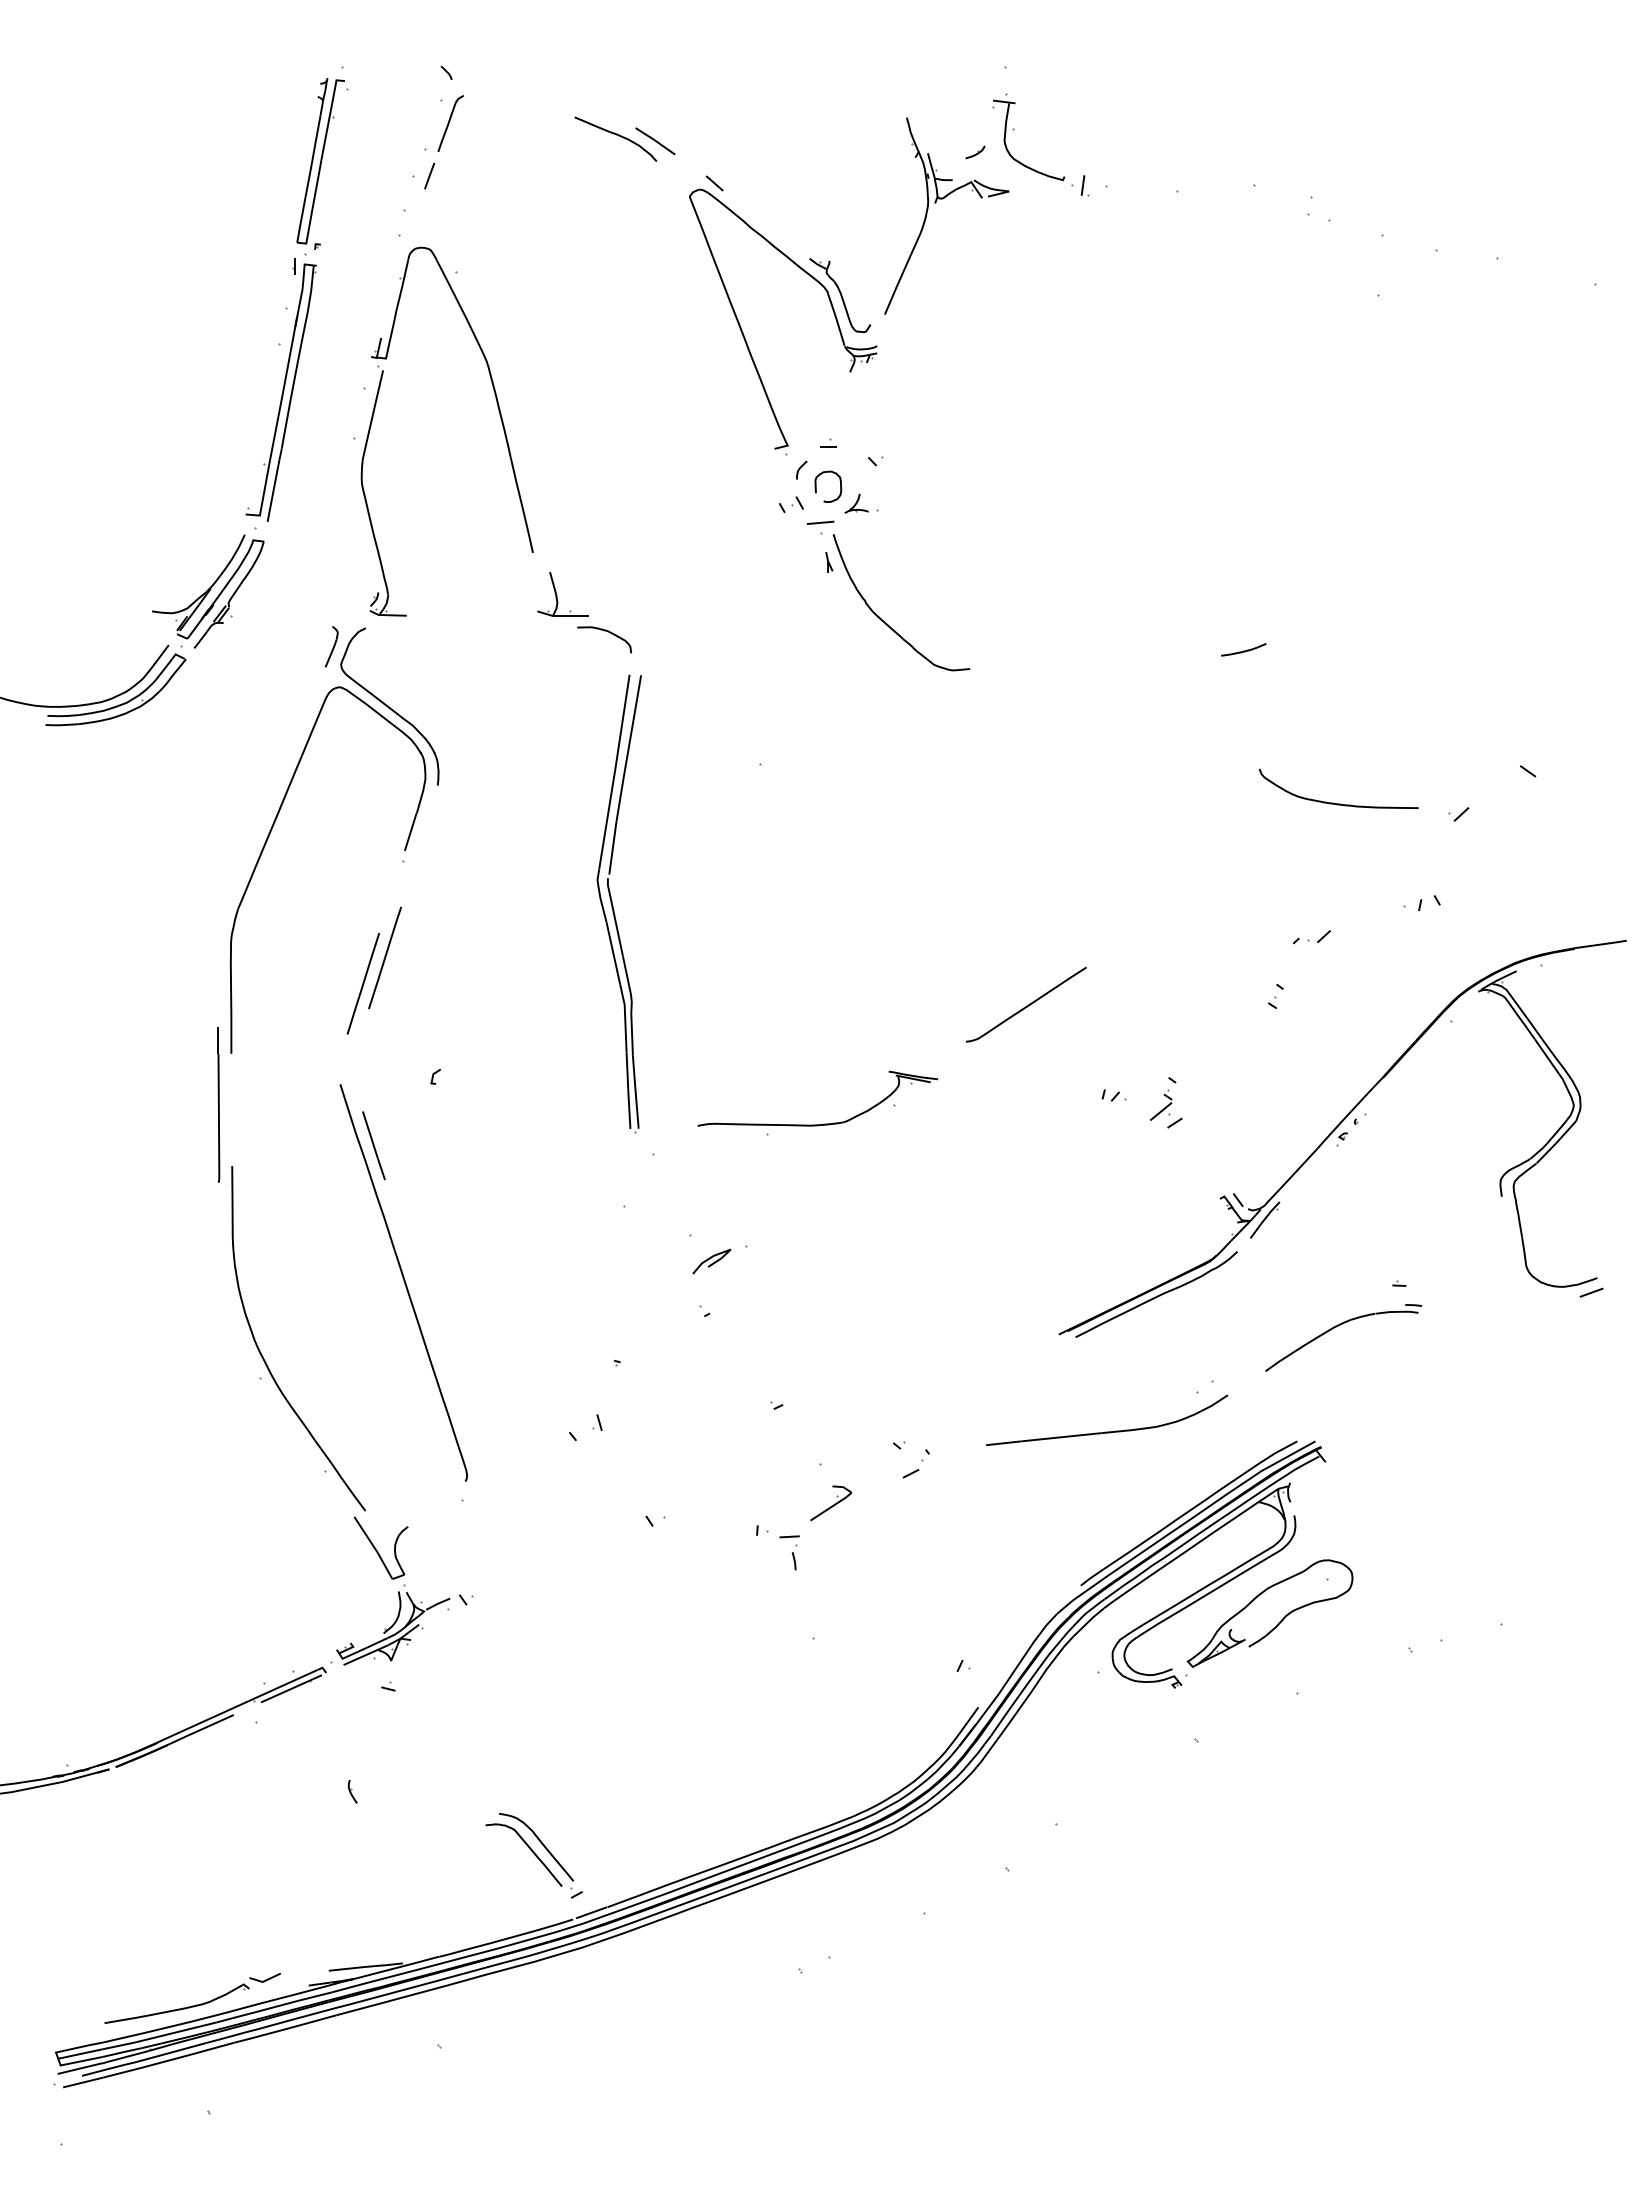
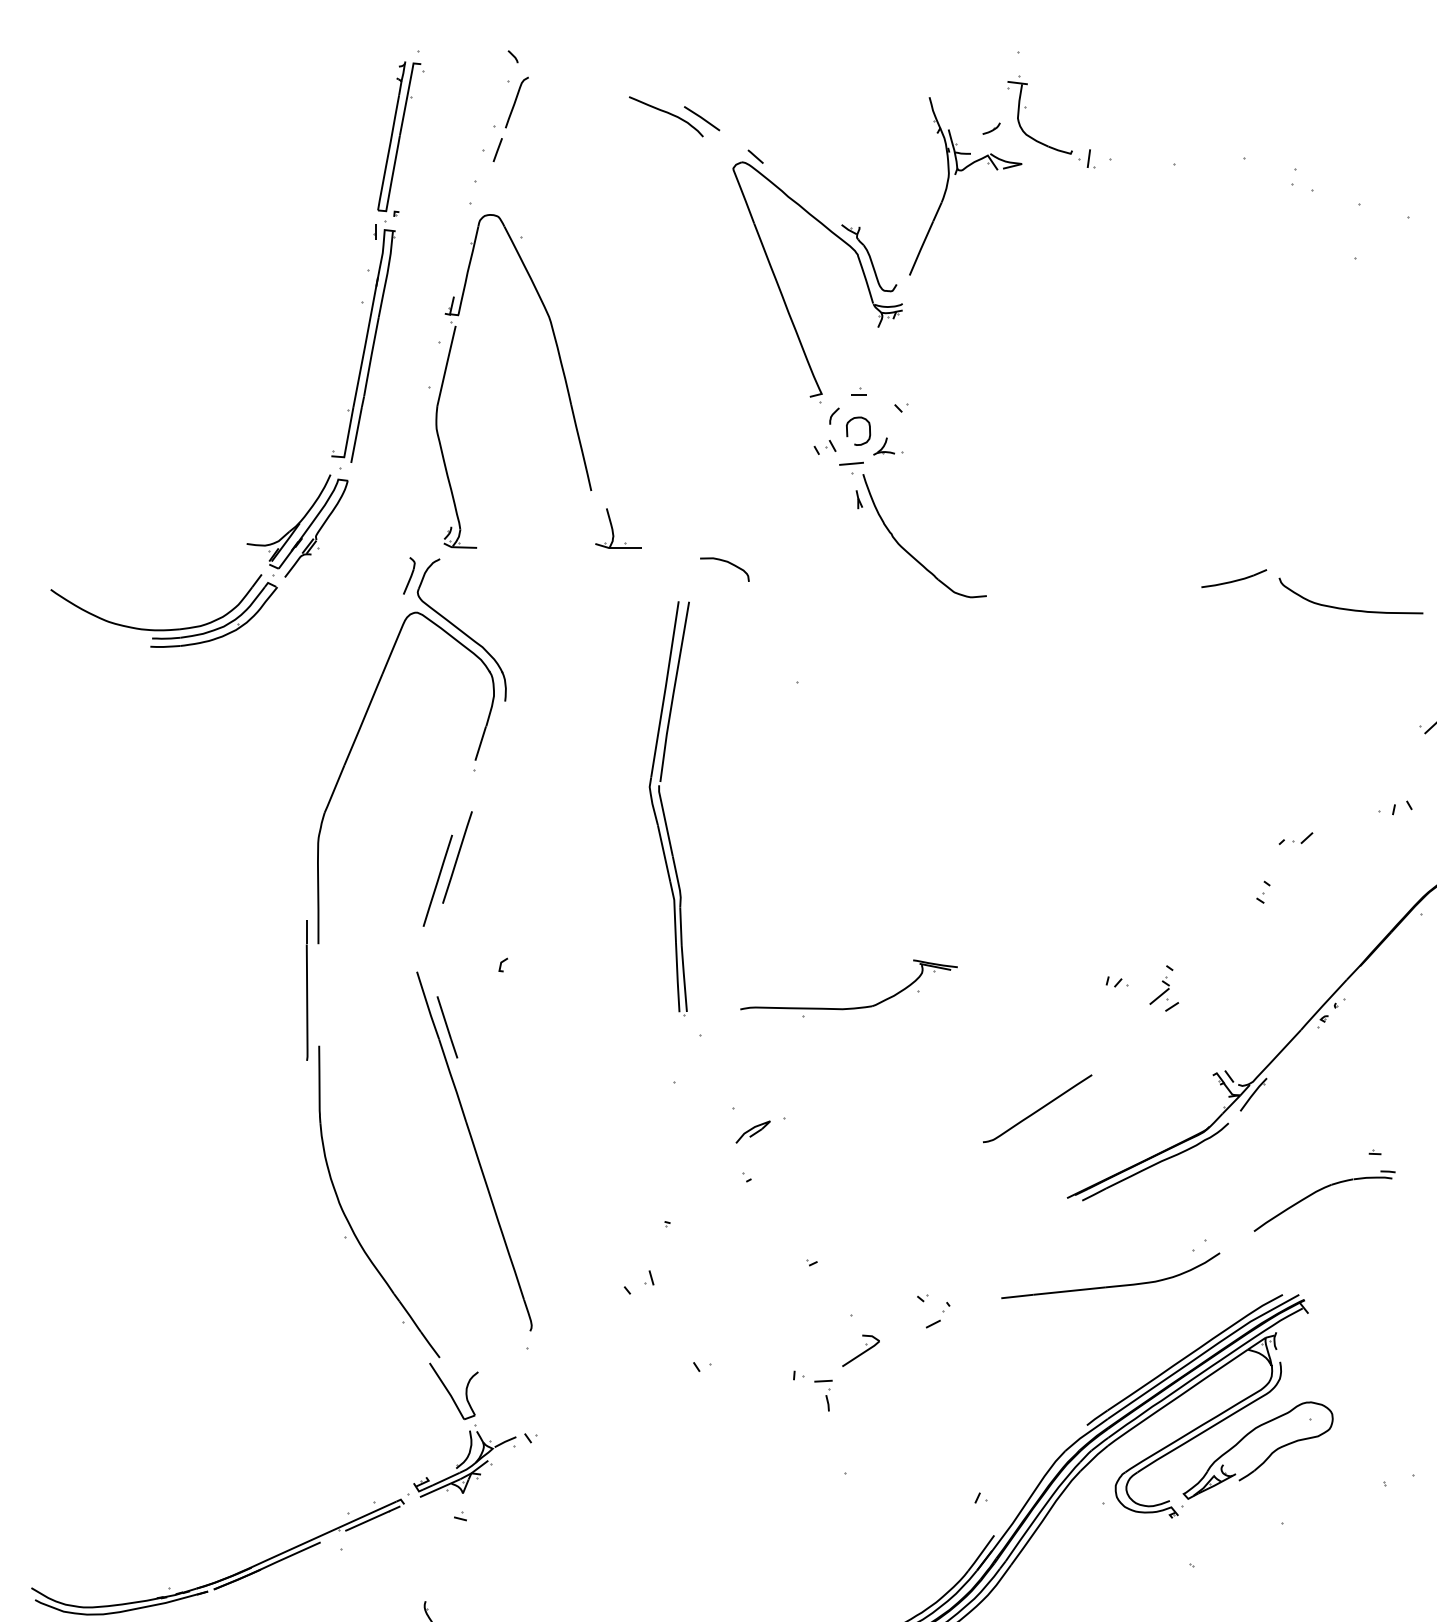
curve: (607, 632) -> (727, 563), moved
part: (1243, 649) -> (1234, 578), size x1.6
curve: (1333, 802) -> (1346, 608), moved
curve: (1026, 1005) -> (1037, 1109), moved

